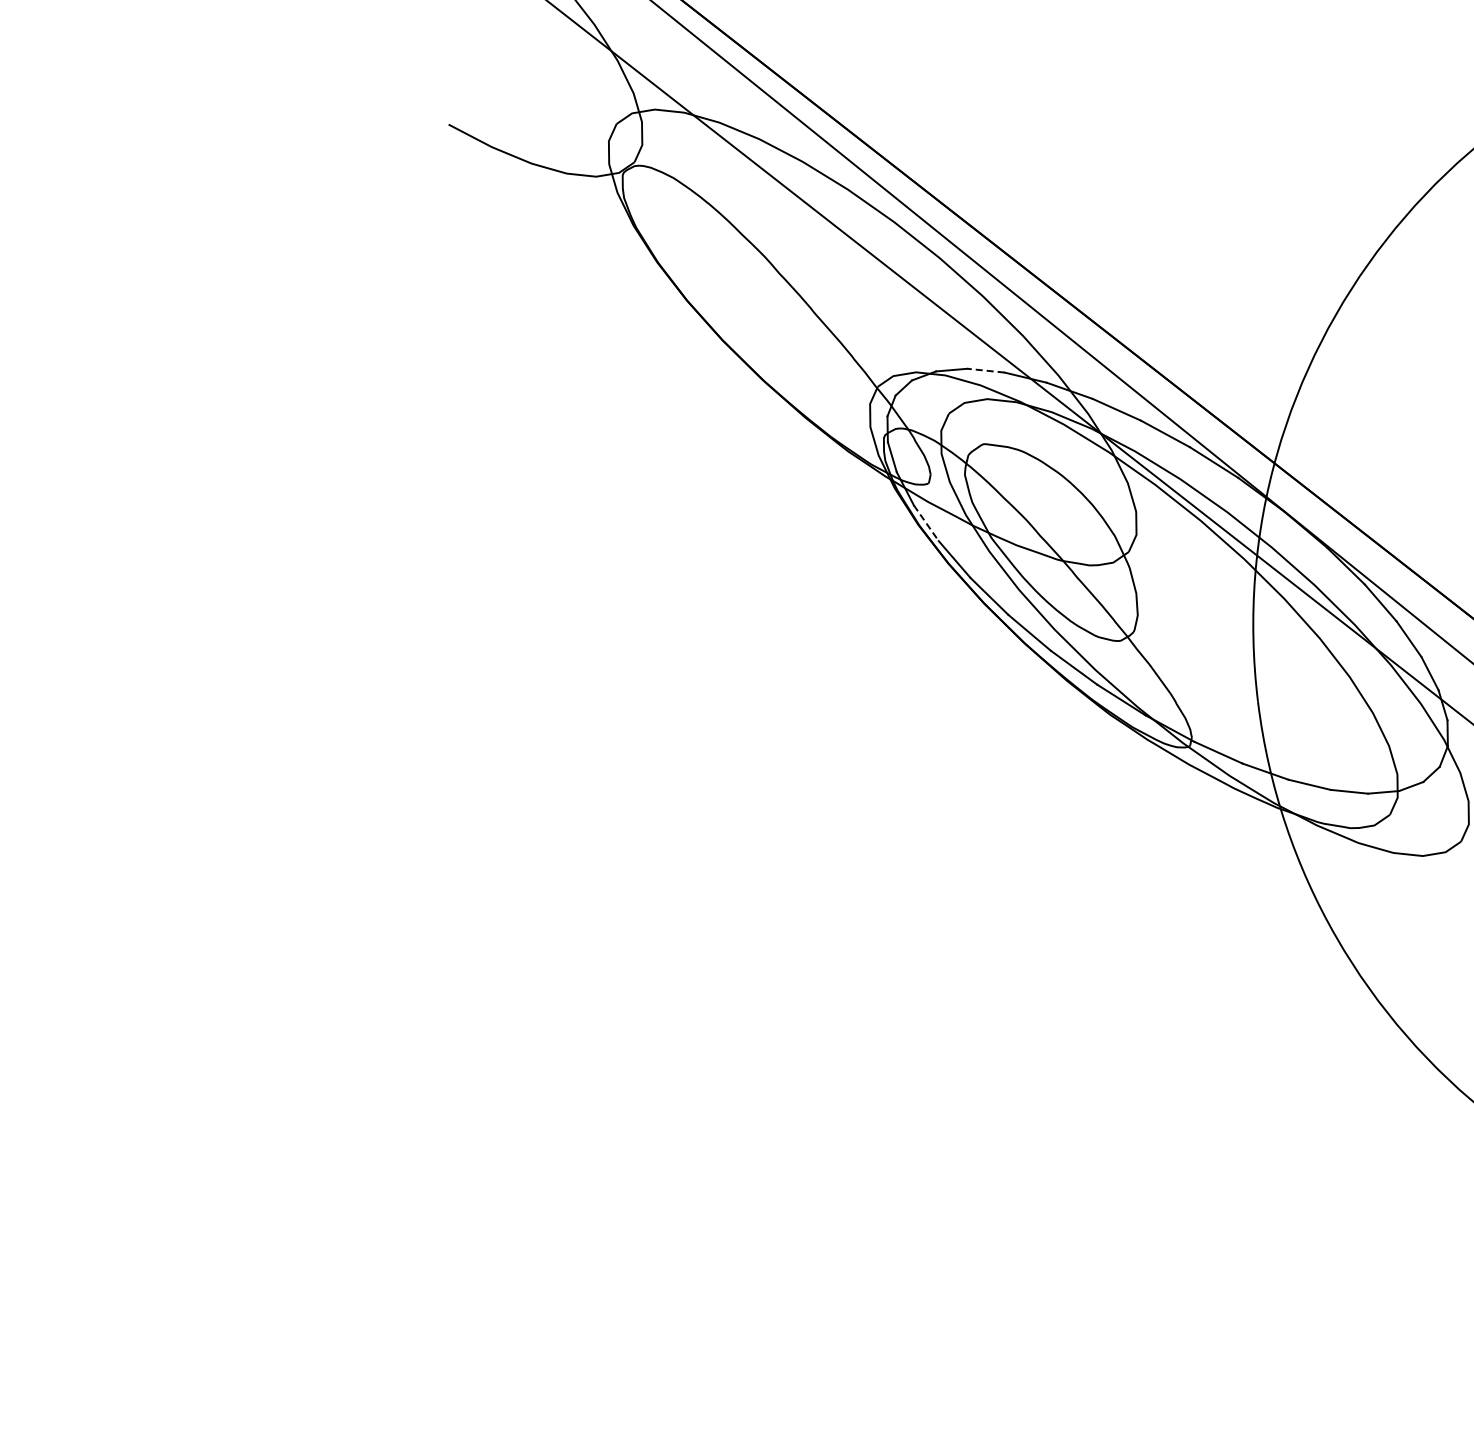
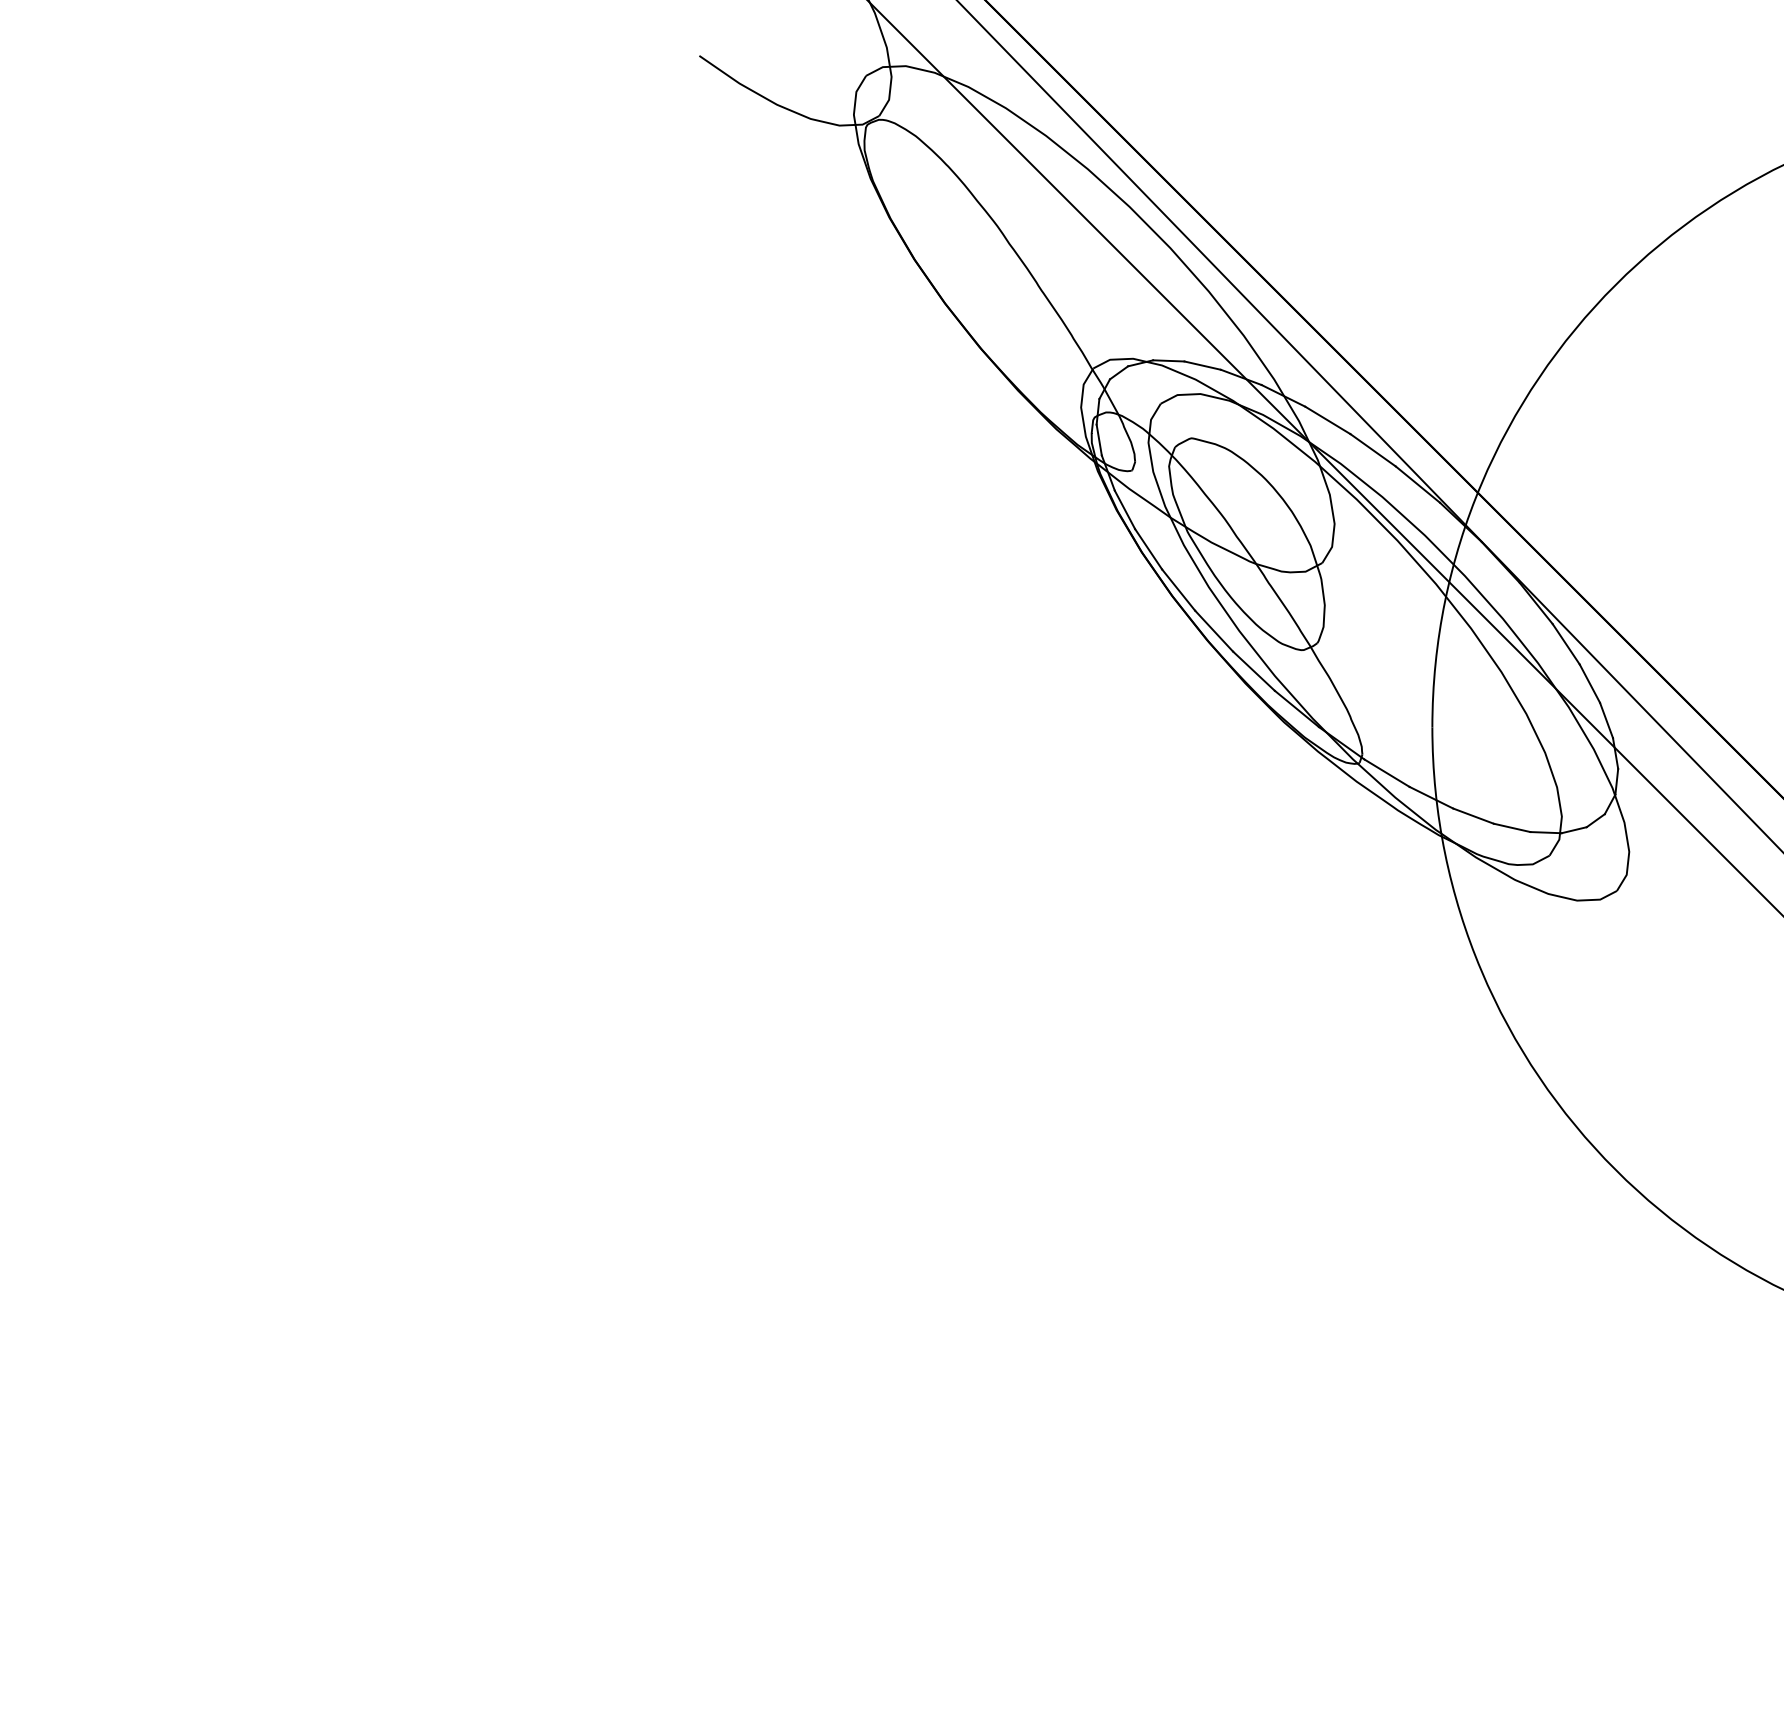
line: (985, 370) -> (1202, 365), dashed -> solid
line: (925, 523) -> (1124, 509), dashed -> solid

